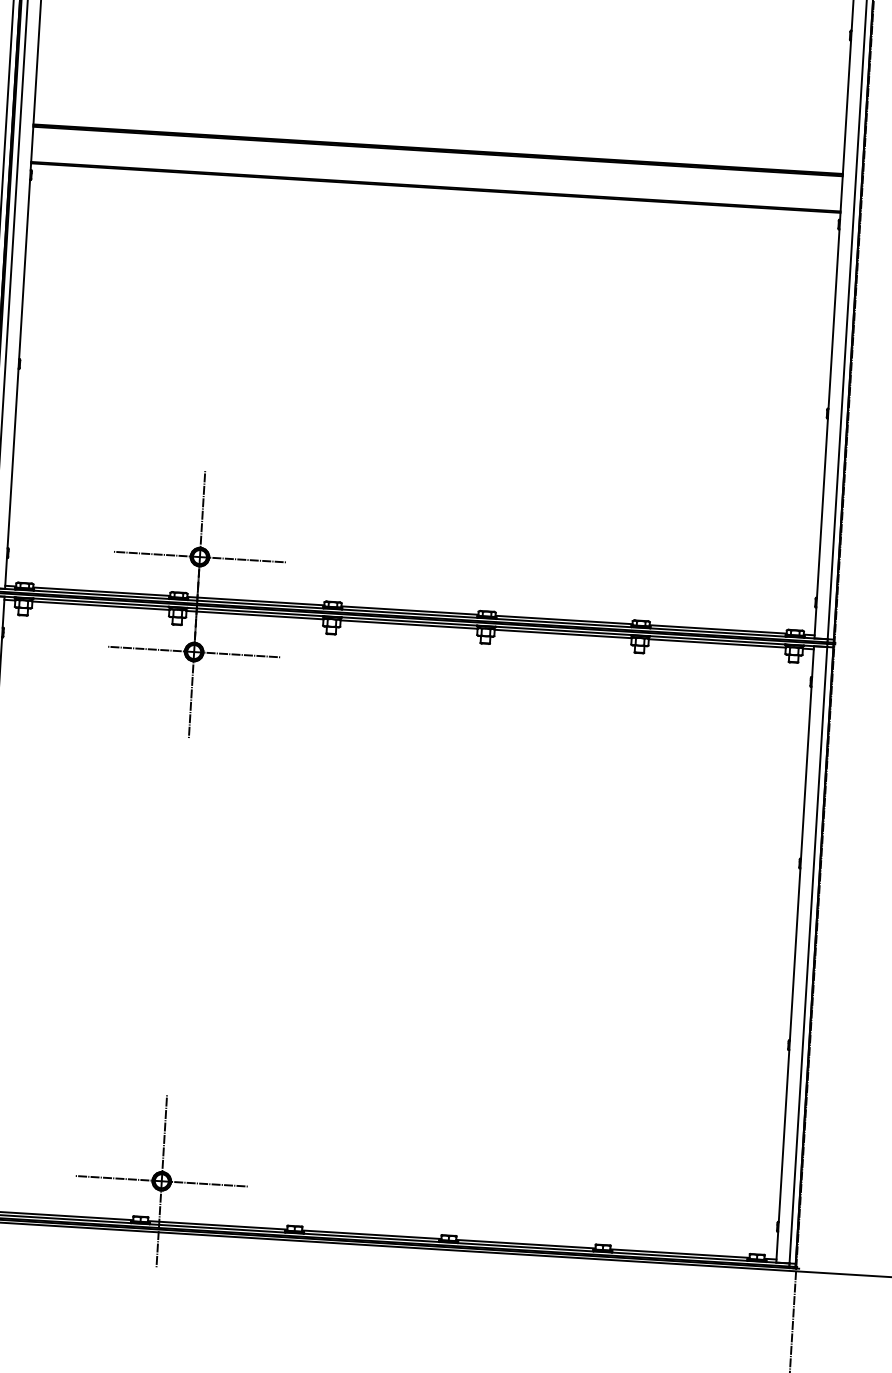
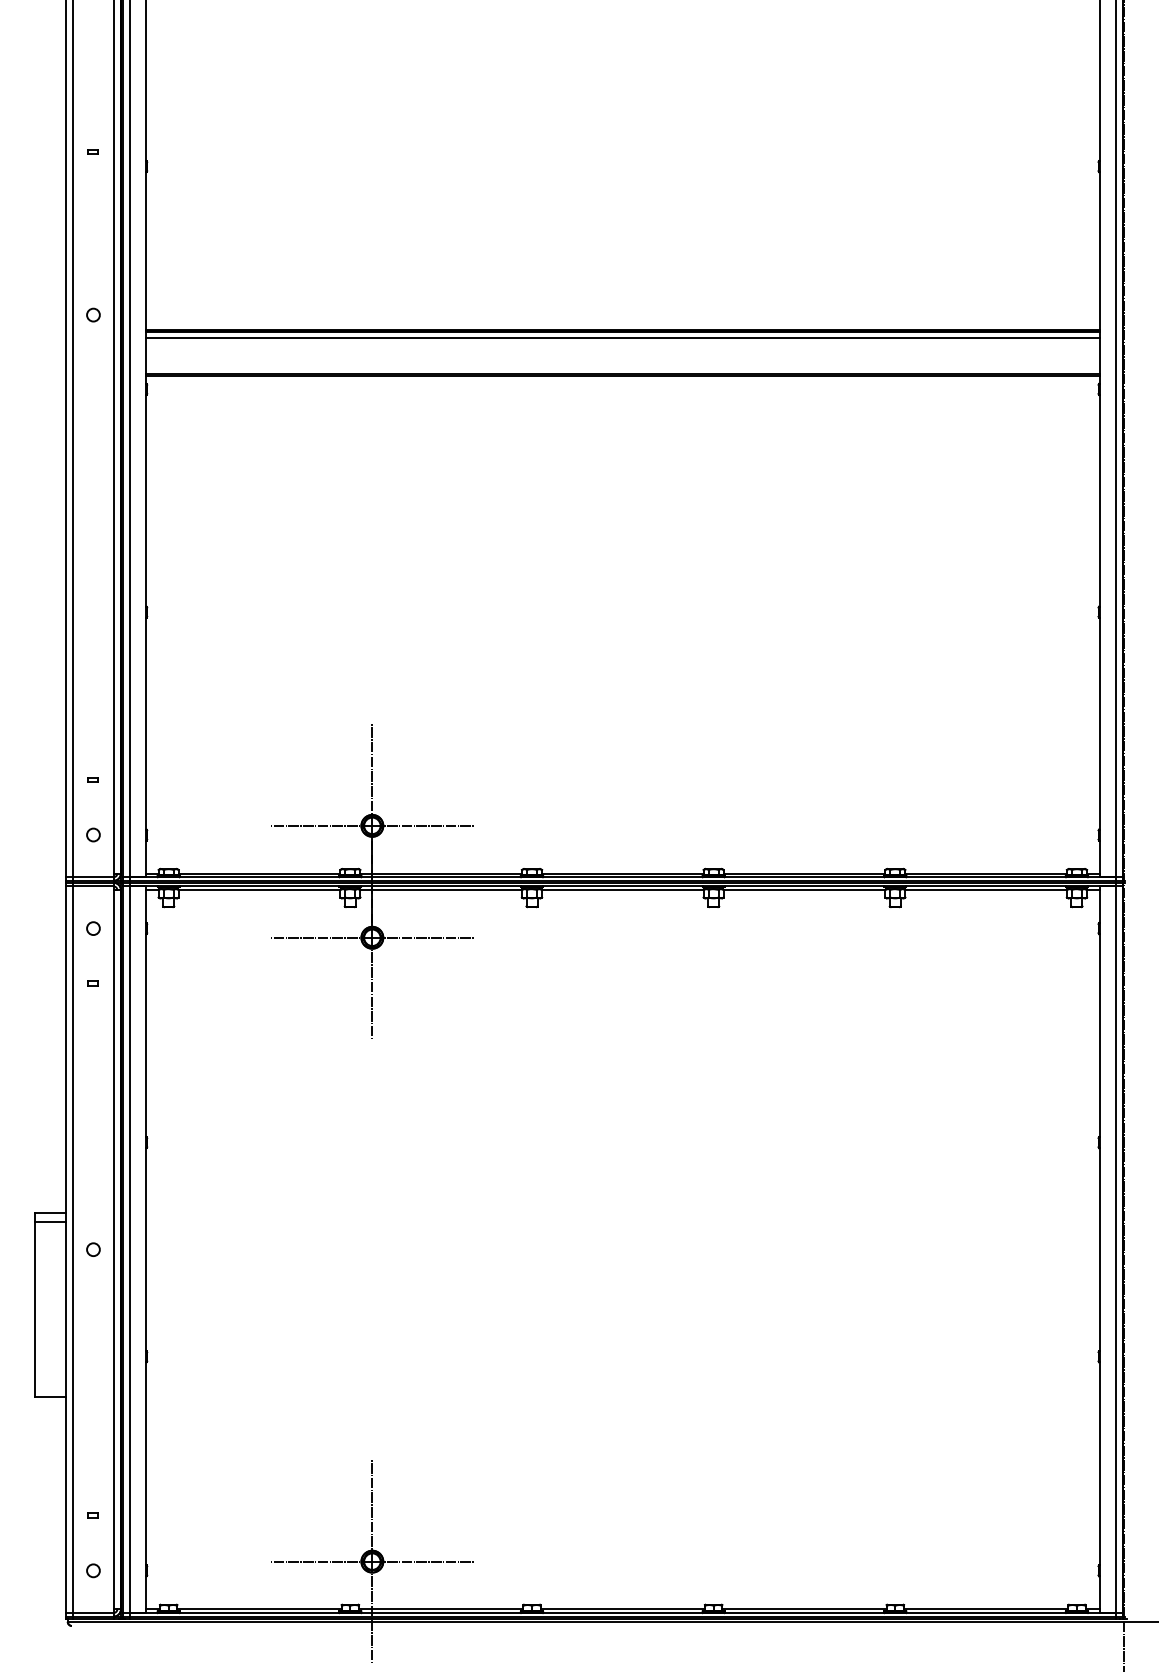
line: (437, 155) -> (622, 337), added

